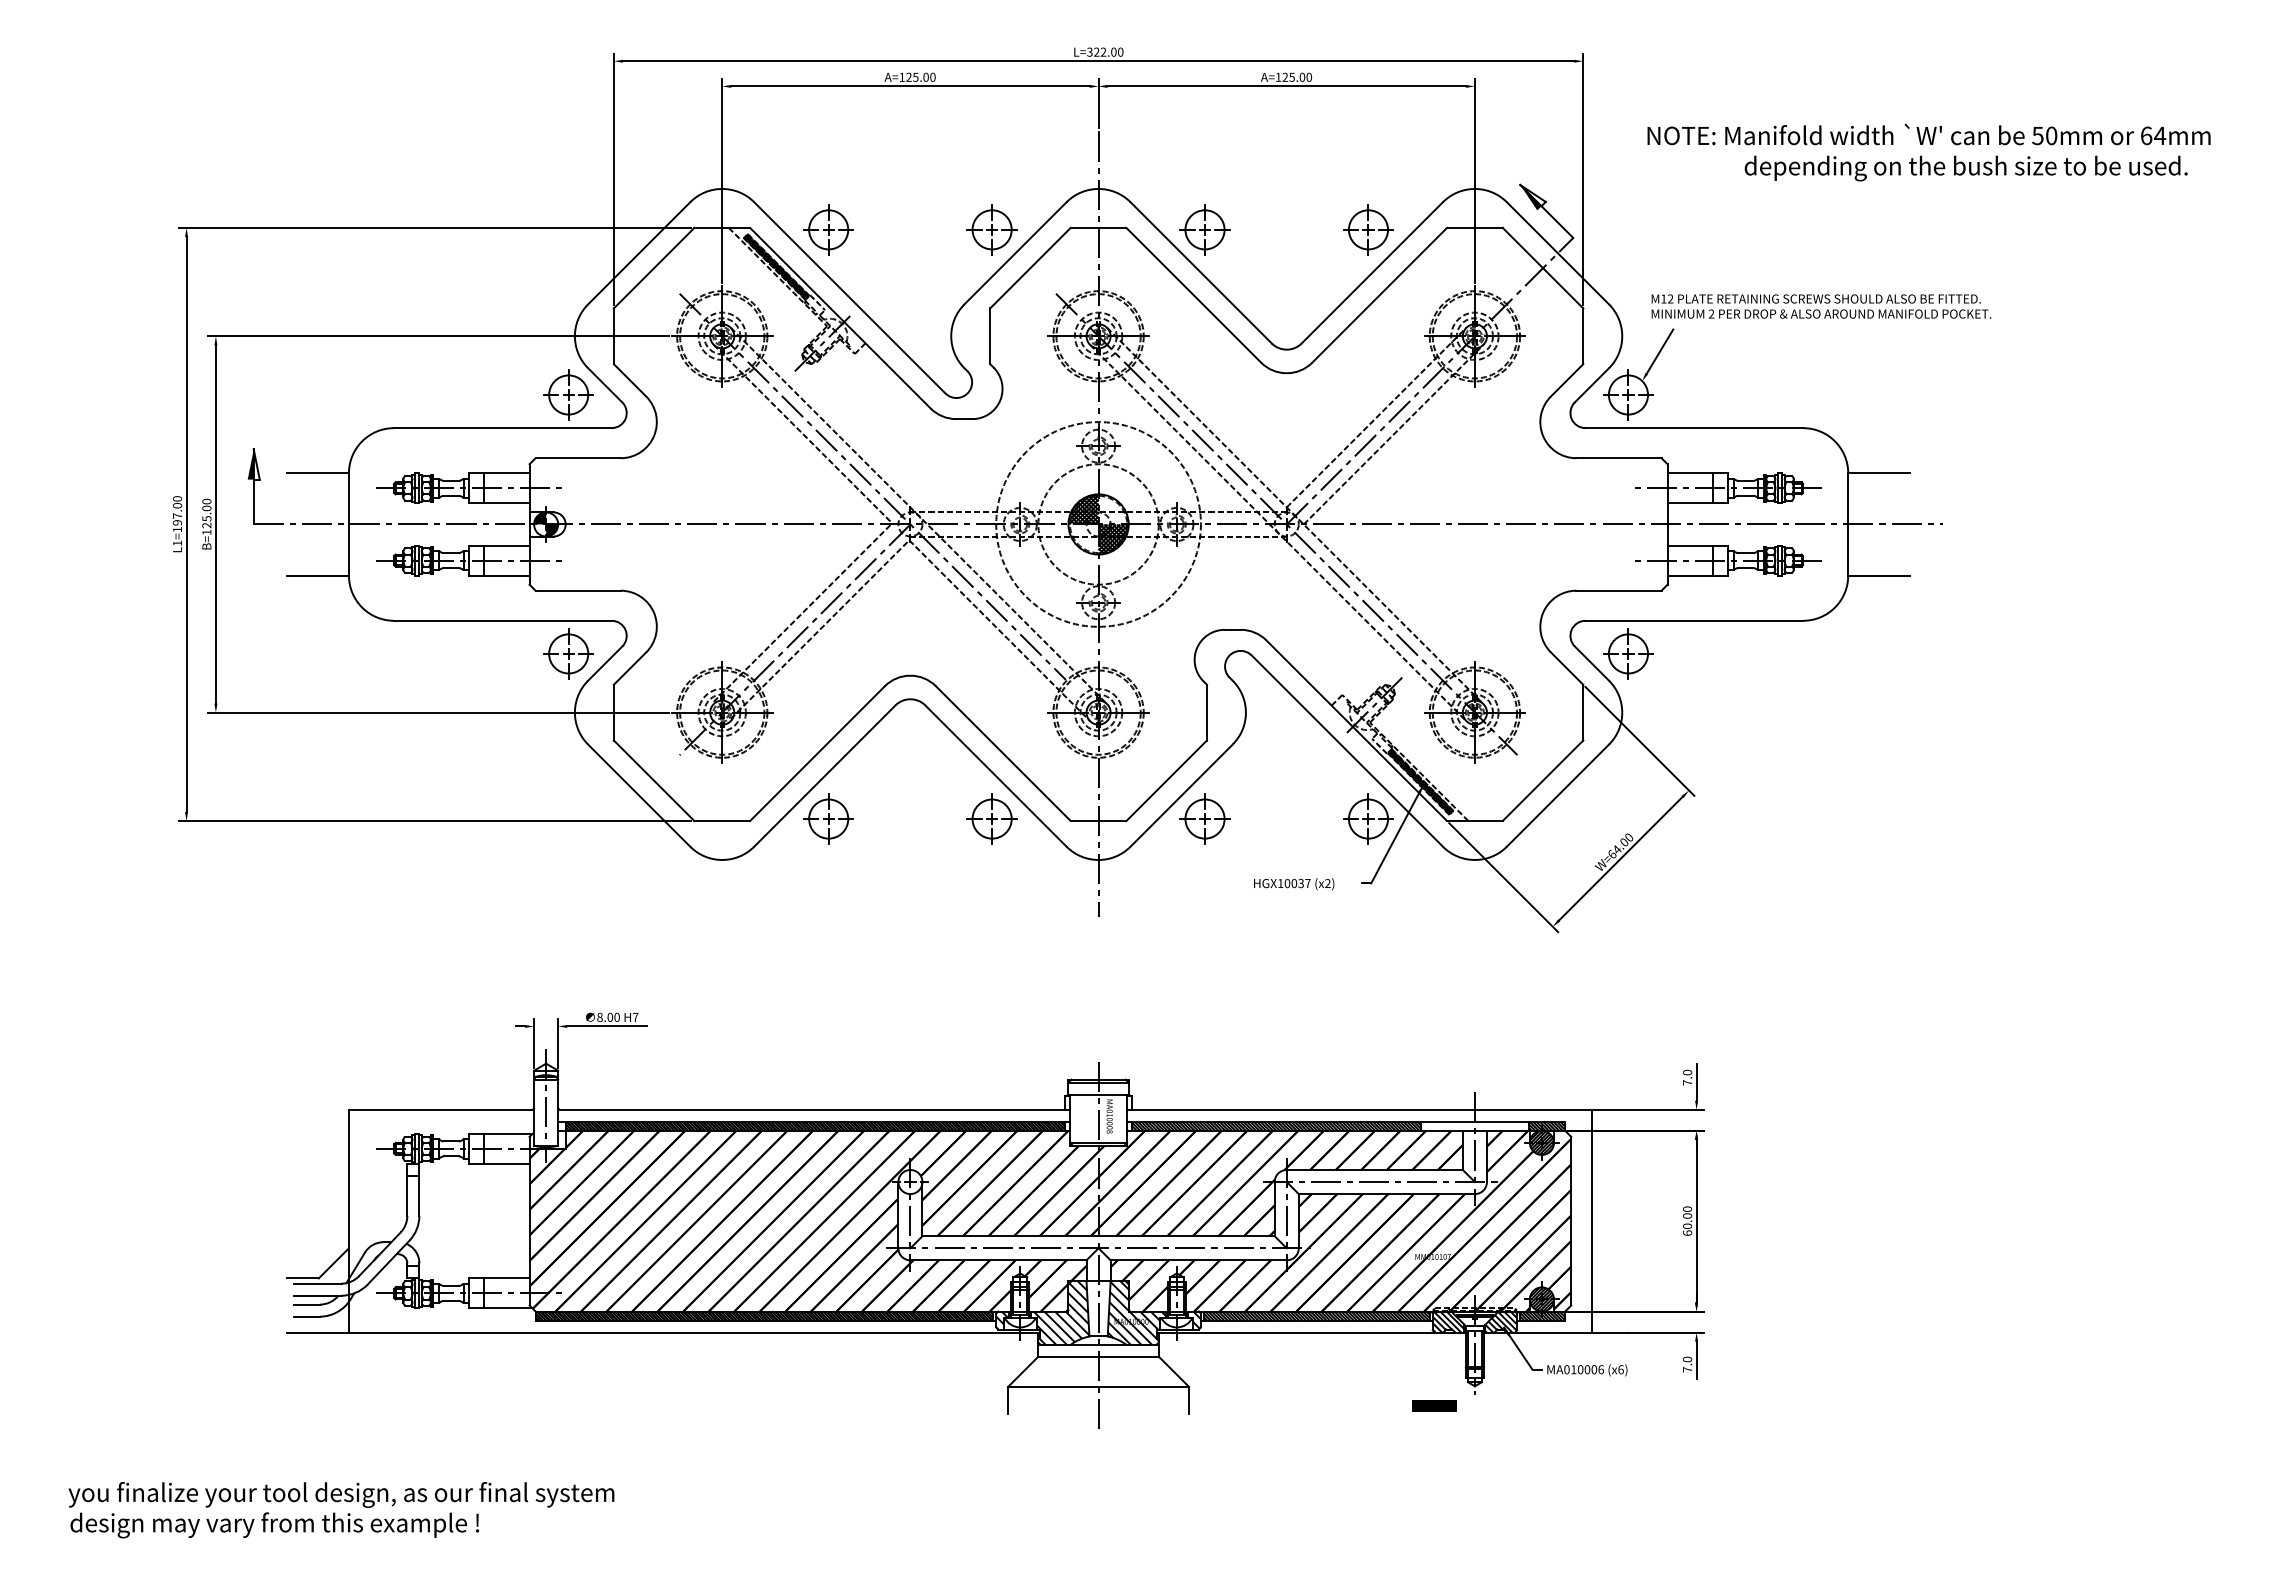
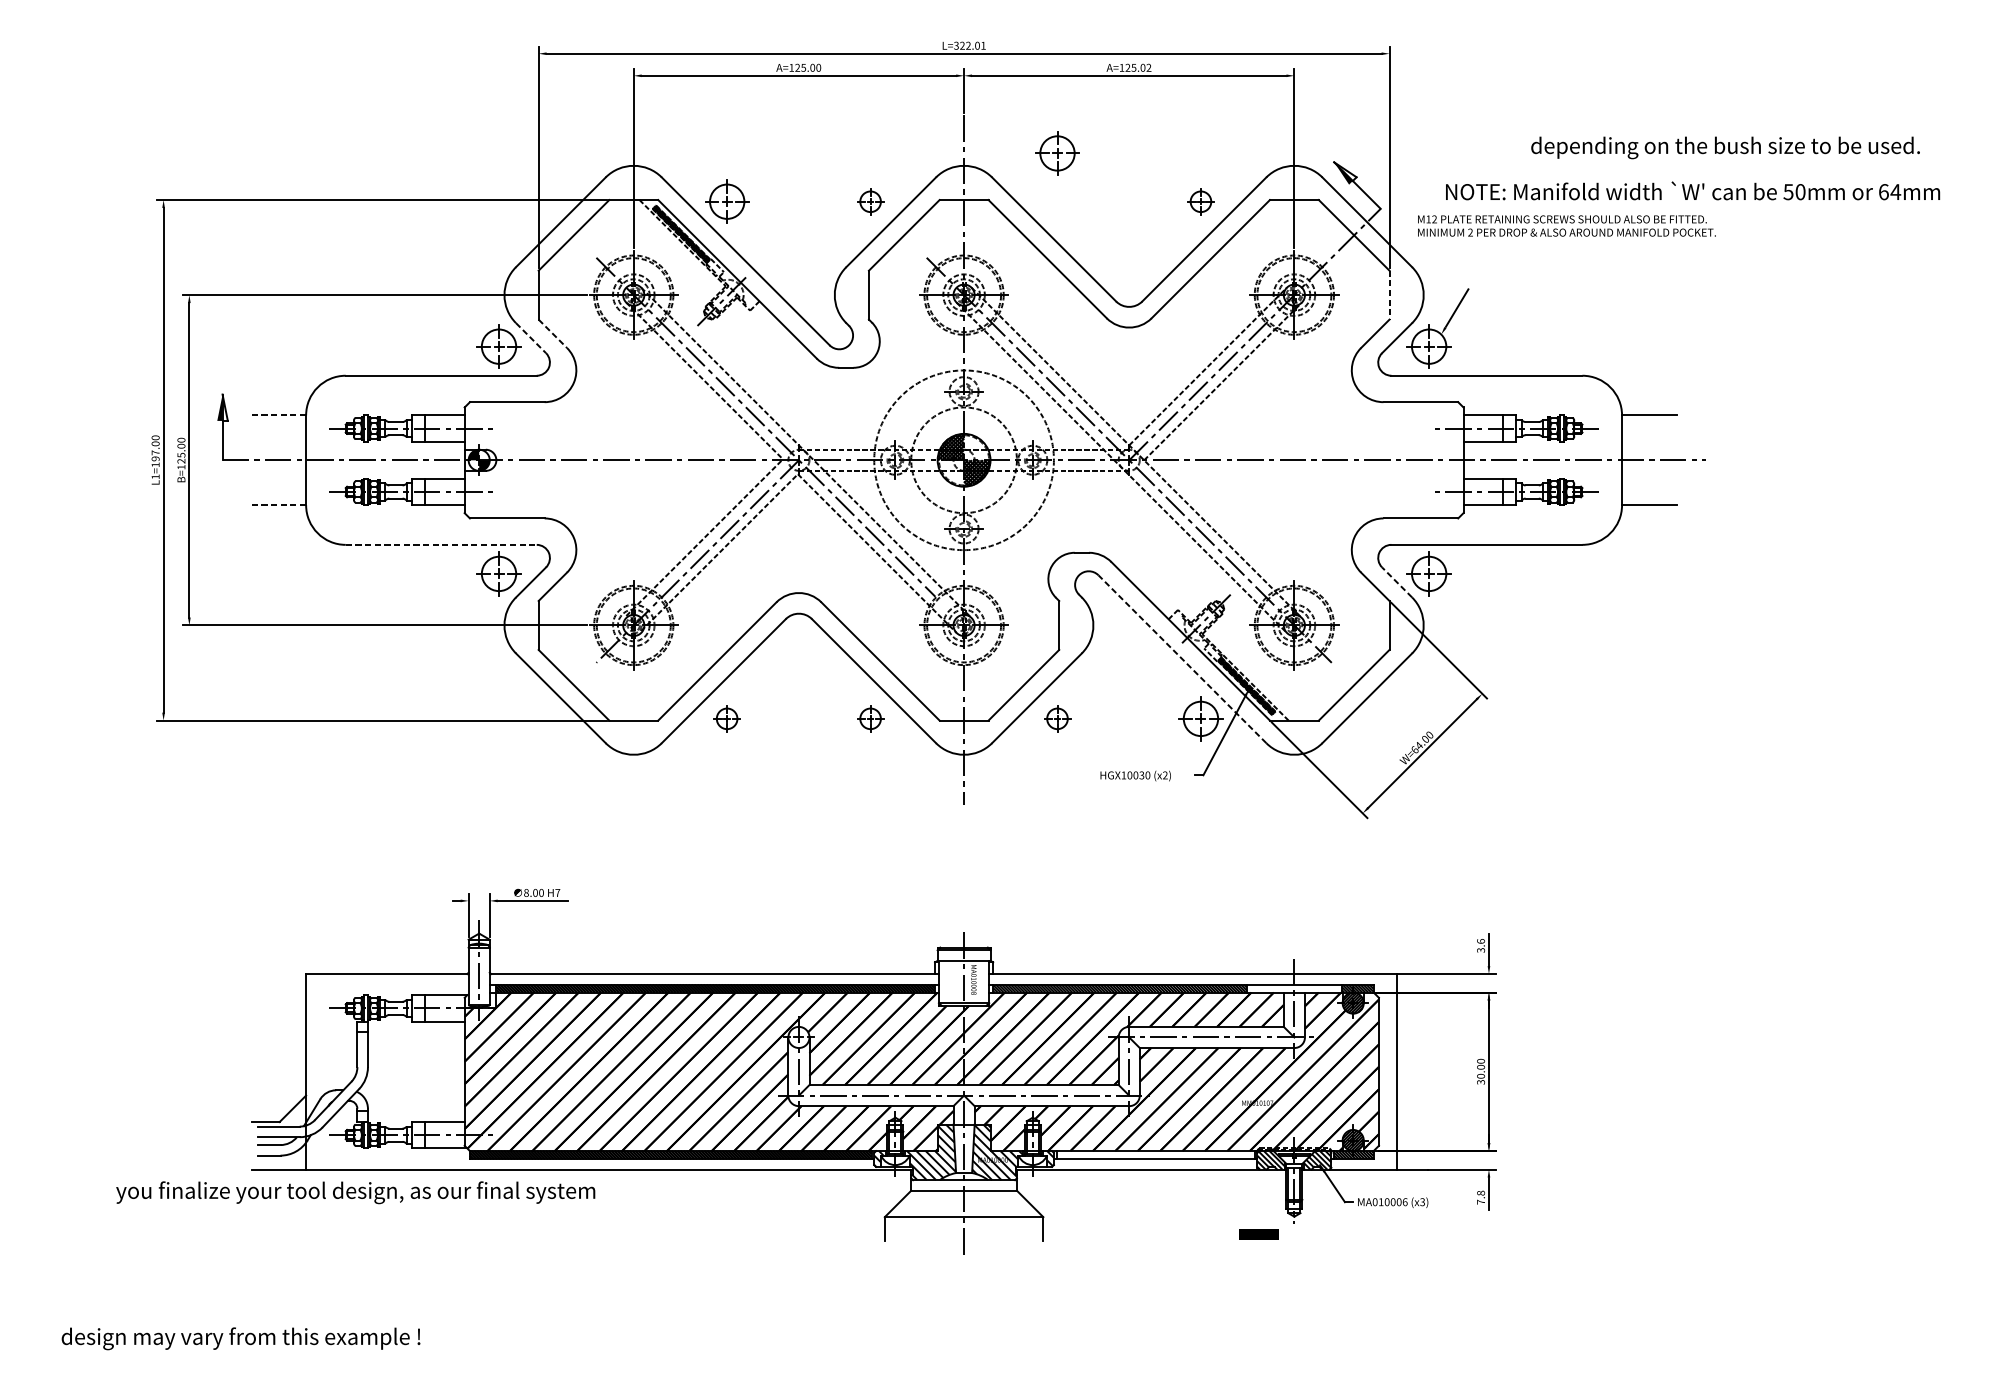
text: (1120, 51) -> (983, 45), L=322.00 -> L=322.01
text: (1309, 76) -> (1149, 67), A=125.00 -> A=125.02
text: (1928, 134) -> (1692, 190), moved
part: (991, 229) -> (870, 201), size x0.6
part: (1204, 229) -> (1057, 153), moved
part: (1368, 229) -> (1200, 201), size x0.6
text: (1821, 306) -> (1566, 225), moved
line: (1583, 336) -> (1389, 295), solid -> dashed
line: (630, 380) -> (553, 333), solid -> dashed
line: (605, 385) -> (531, 338), solid -> dashed
line: (317, 473) -> (278, 415), solid -> dashed
line: (317, 575) -> (278, 505), solid -> dashed
line: (502, 620) -> (440, 544), solid -> dashed
line: (1591, 663) -> (1396, 582), solid -> dashed
line: (1347, 750) -> (1182, 658), solid -> dashed
part: (828, 818) -> (727, 718), size x0.6
part: (991, 818) -> (870, 718), size x0.6
part: (1204, 818) -> (1057, 718), size x0.6
text: (1307, 883) -> (1147, 775), HGX10037 -> HGX10030
text: (1687, 1077) -> (1480, 945), 7.0 -> 3.6
text: (1687, 1232) -> (1480, 1081), 60.00 -> 30.00
hatch: (1316, 1315) -> (1155, 1154), removed
text: (1687, 1359) -> (1480, 1193), 7.0 -> 7.8
text: (1620, 1369) -> (1422, 1201), (x6) -> (x3)
text: (341, 1494) -> (355, 1192), moved

